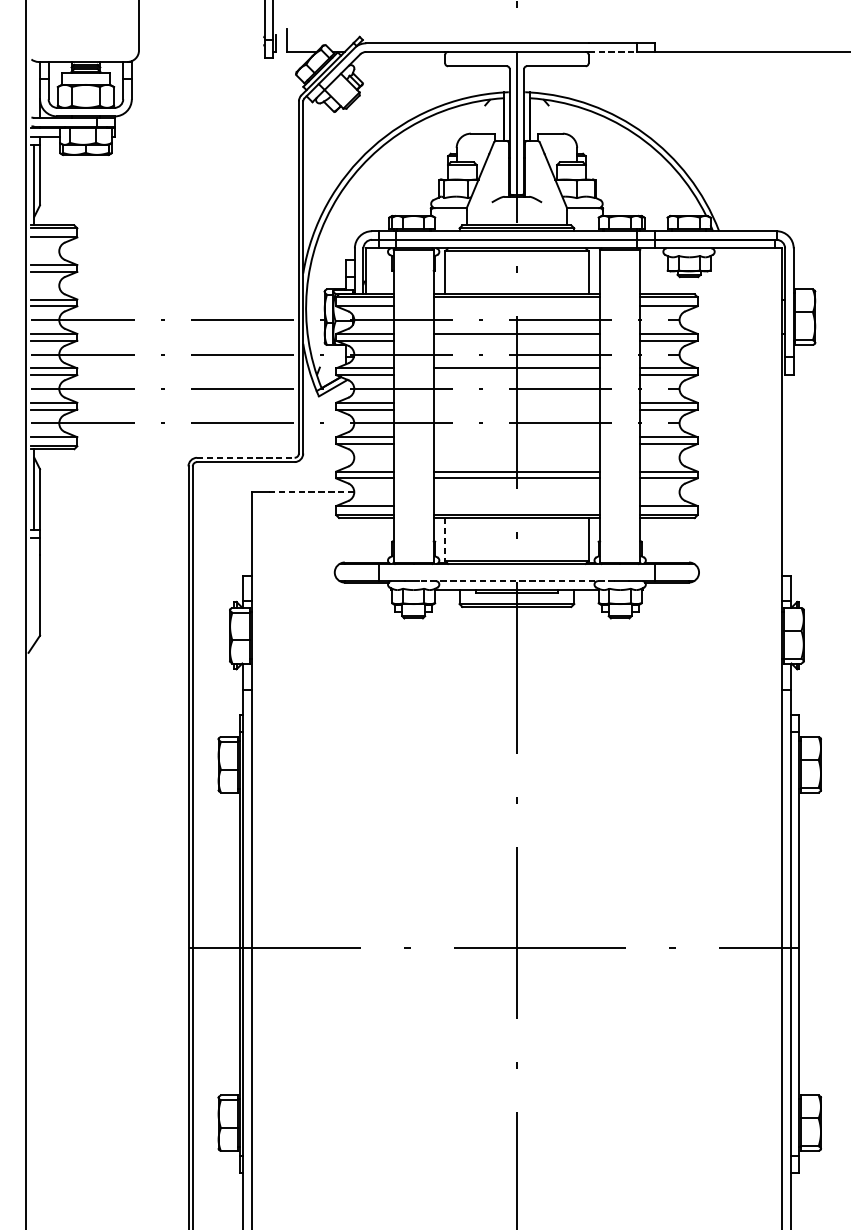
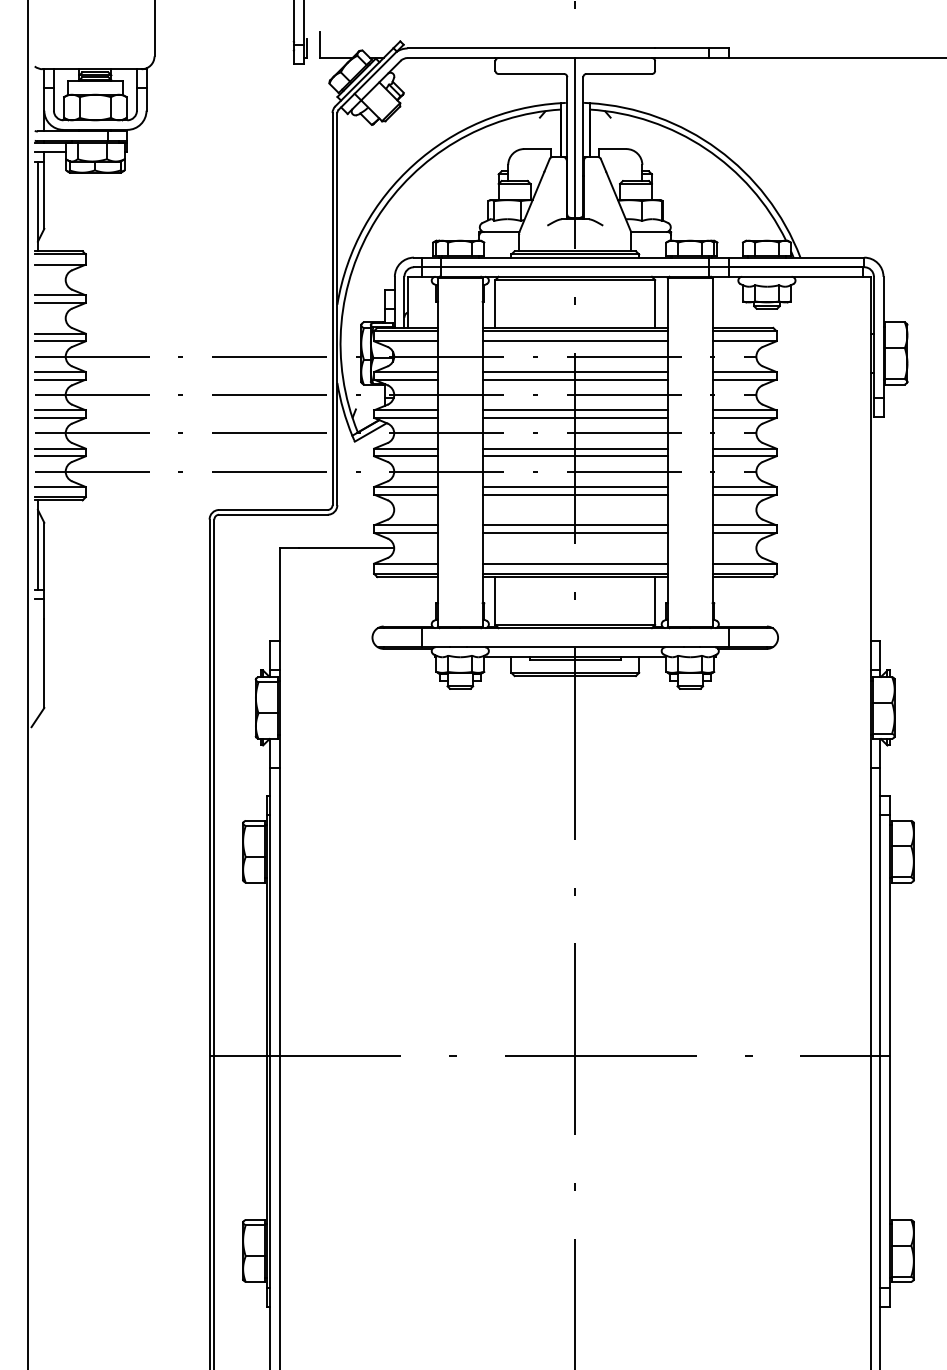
line: (613, 52) -> (682, 58), dashed -> solid
line: (516, 306) -> (574, 341), added
line: (516, 340) -> (574, 379), added
line: (516, 374) -> (574, 417), added
line: (516, 402) -> (574, 448), added
line: (516, 409) -> (574, 456), added
line: (516, 437) -> (574, 487), added
line: (516, 443) -> (574, 494), added
line: (245, 457) -> (273, 509), dashed -> solid
line: (311, 492) -> (346, 548), dashed -> solid
line: (516, 505) -> (574, 563), added
line: (445, 540) -> (495, 601), dashed -> solid
line: (517, 581) -> (575, 647), dashed -> solid

